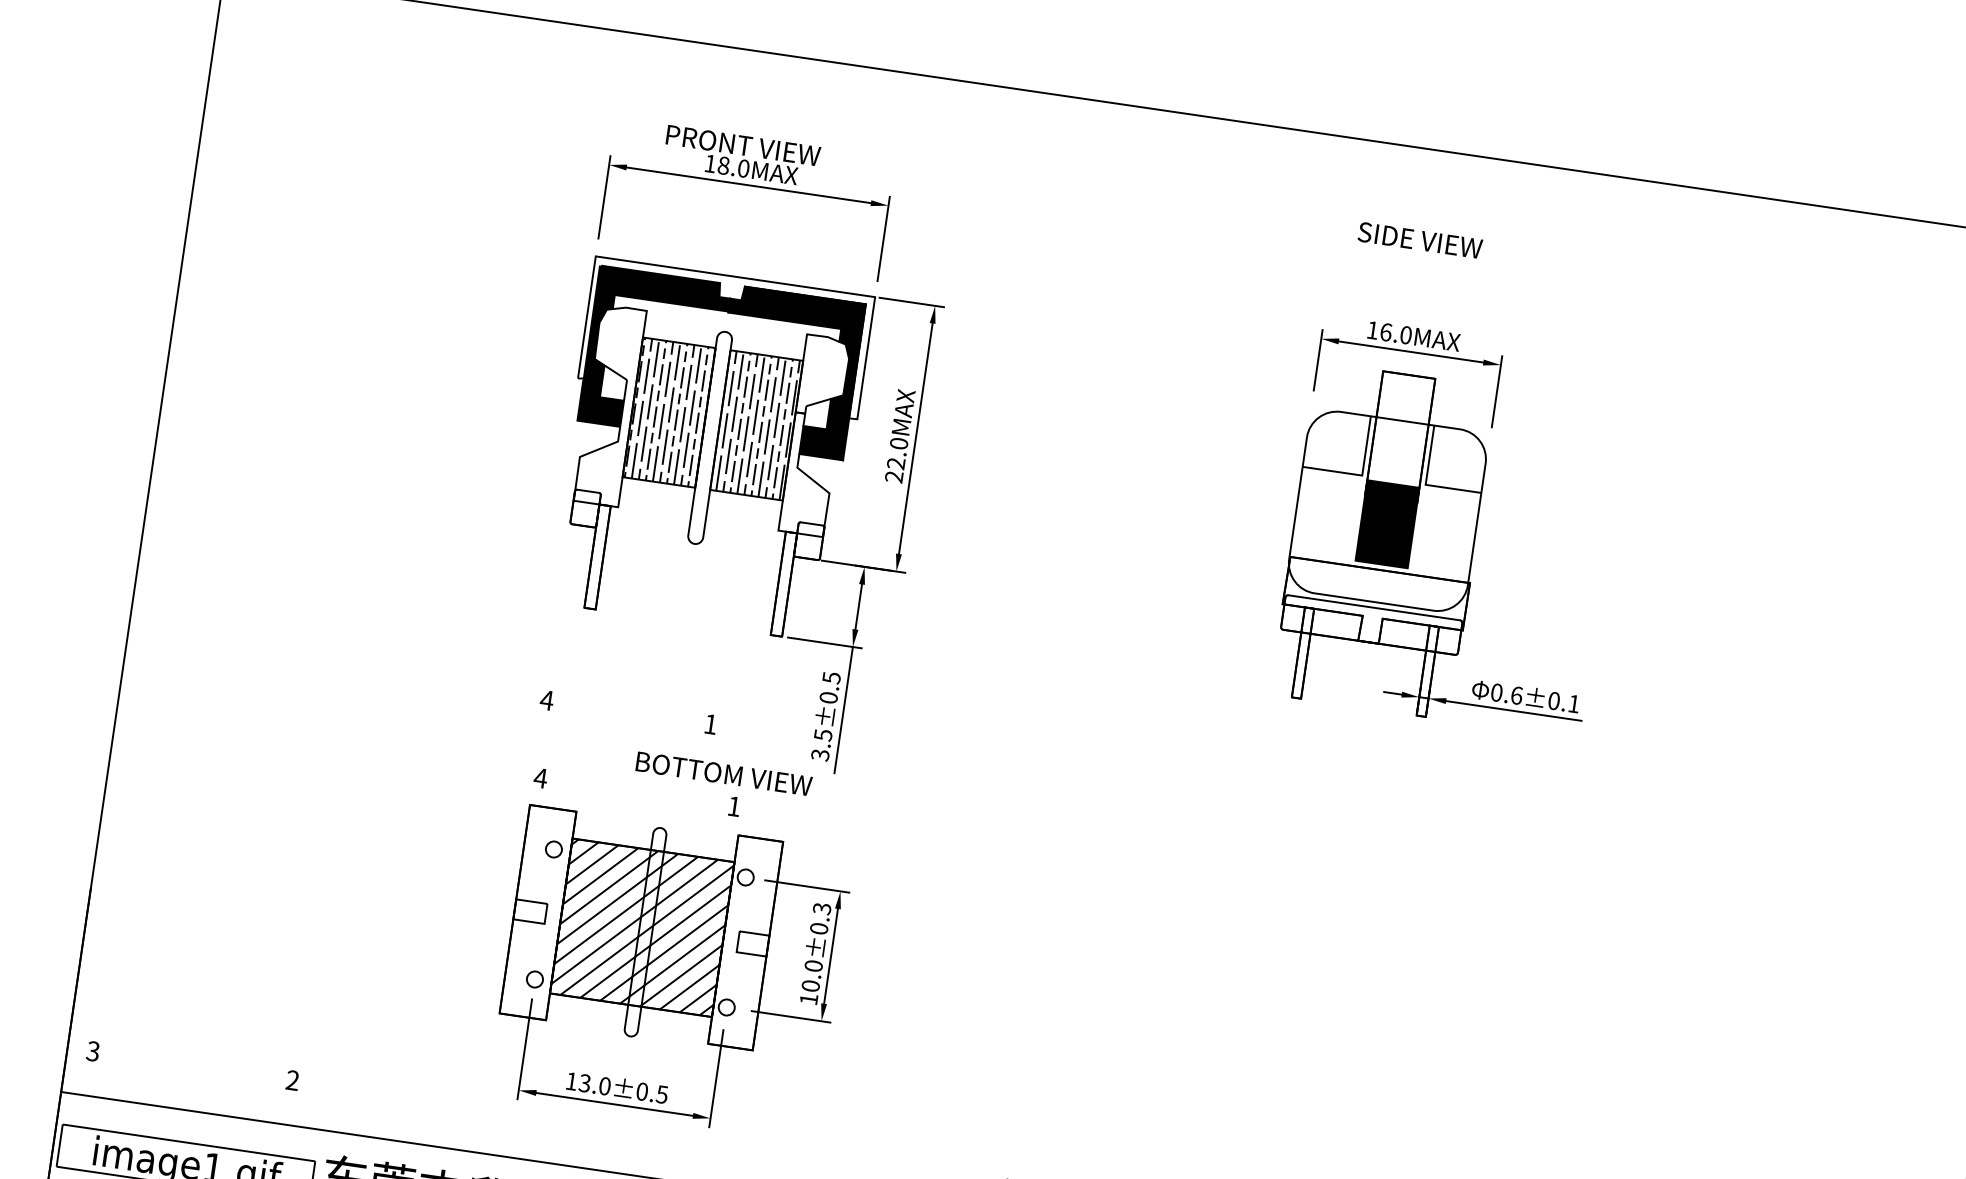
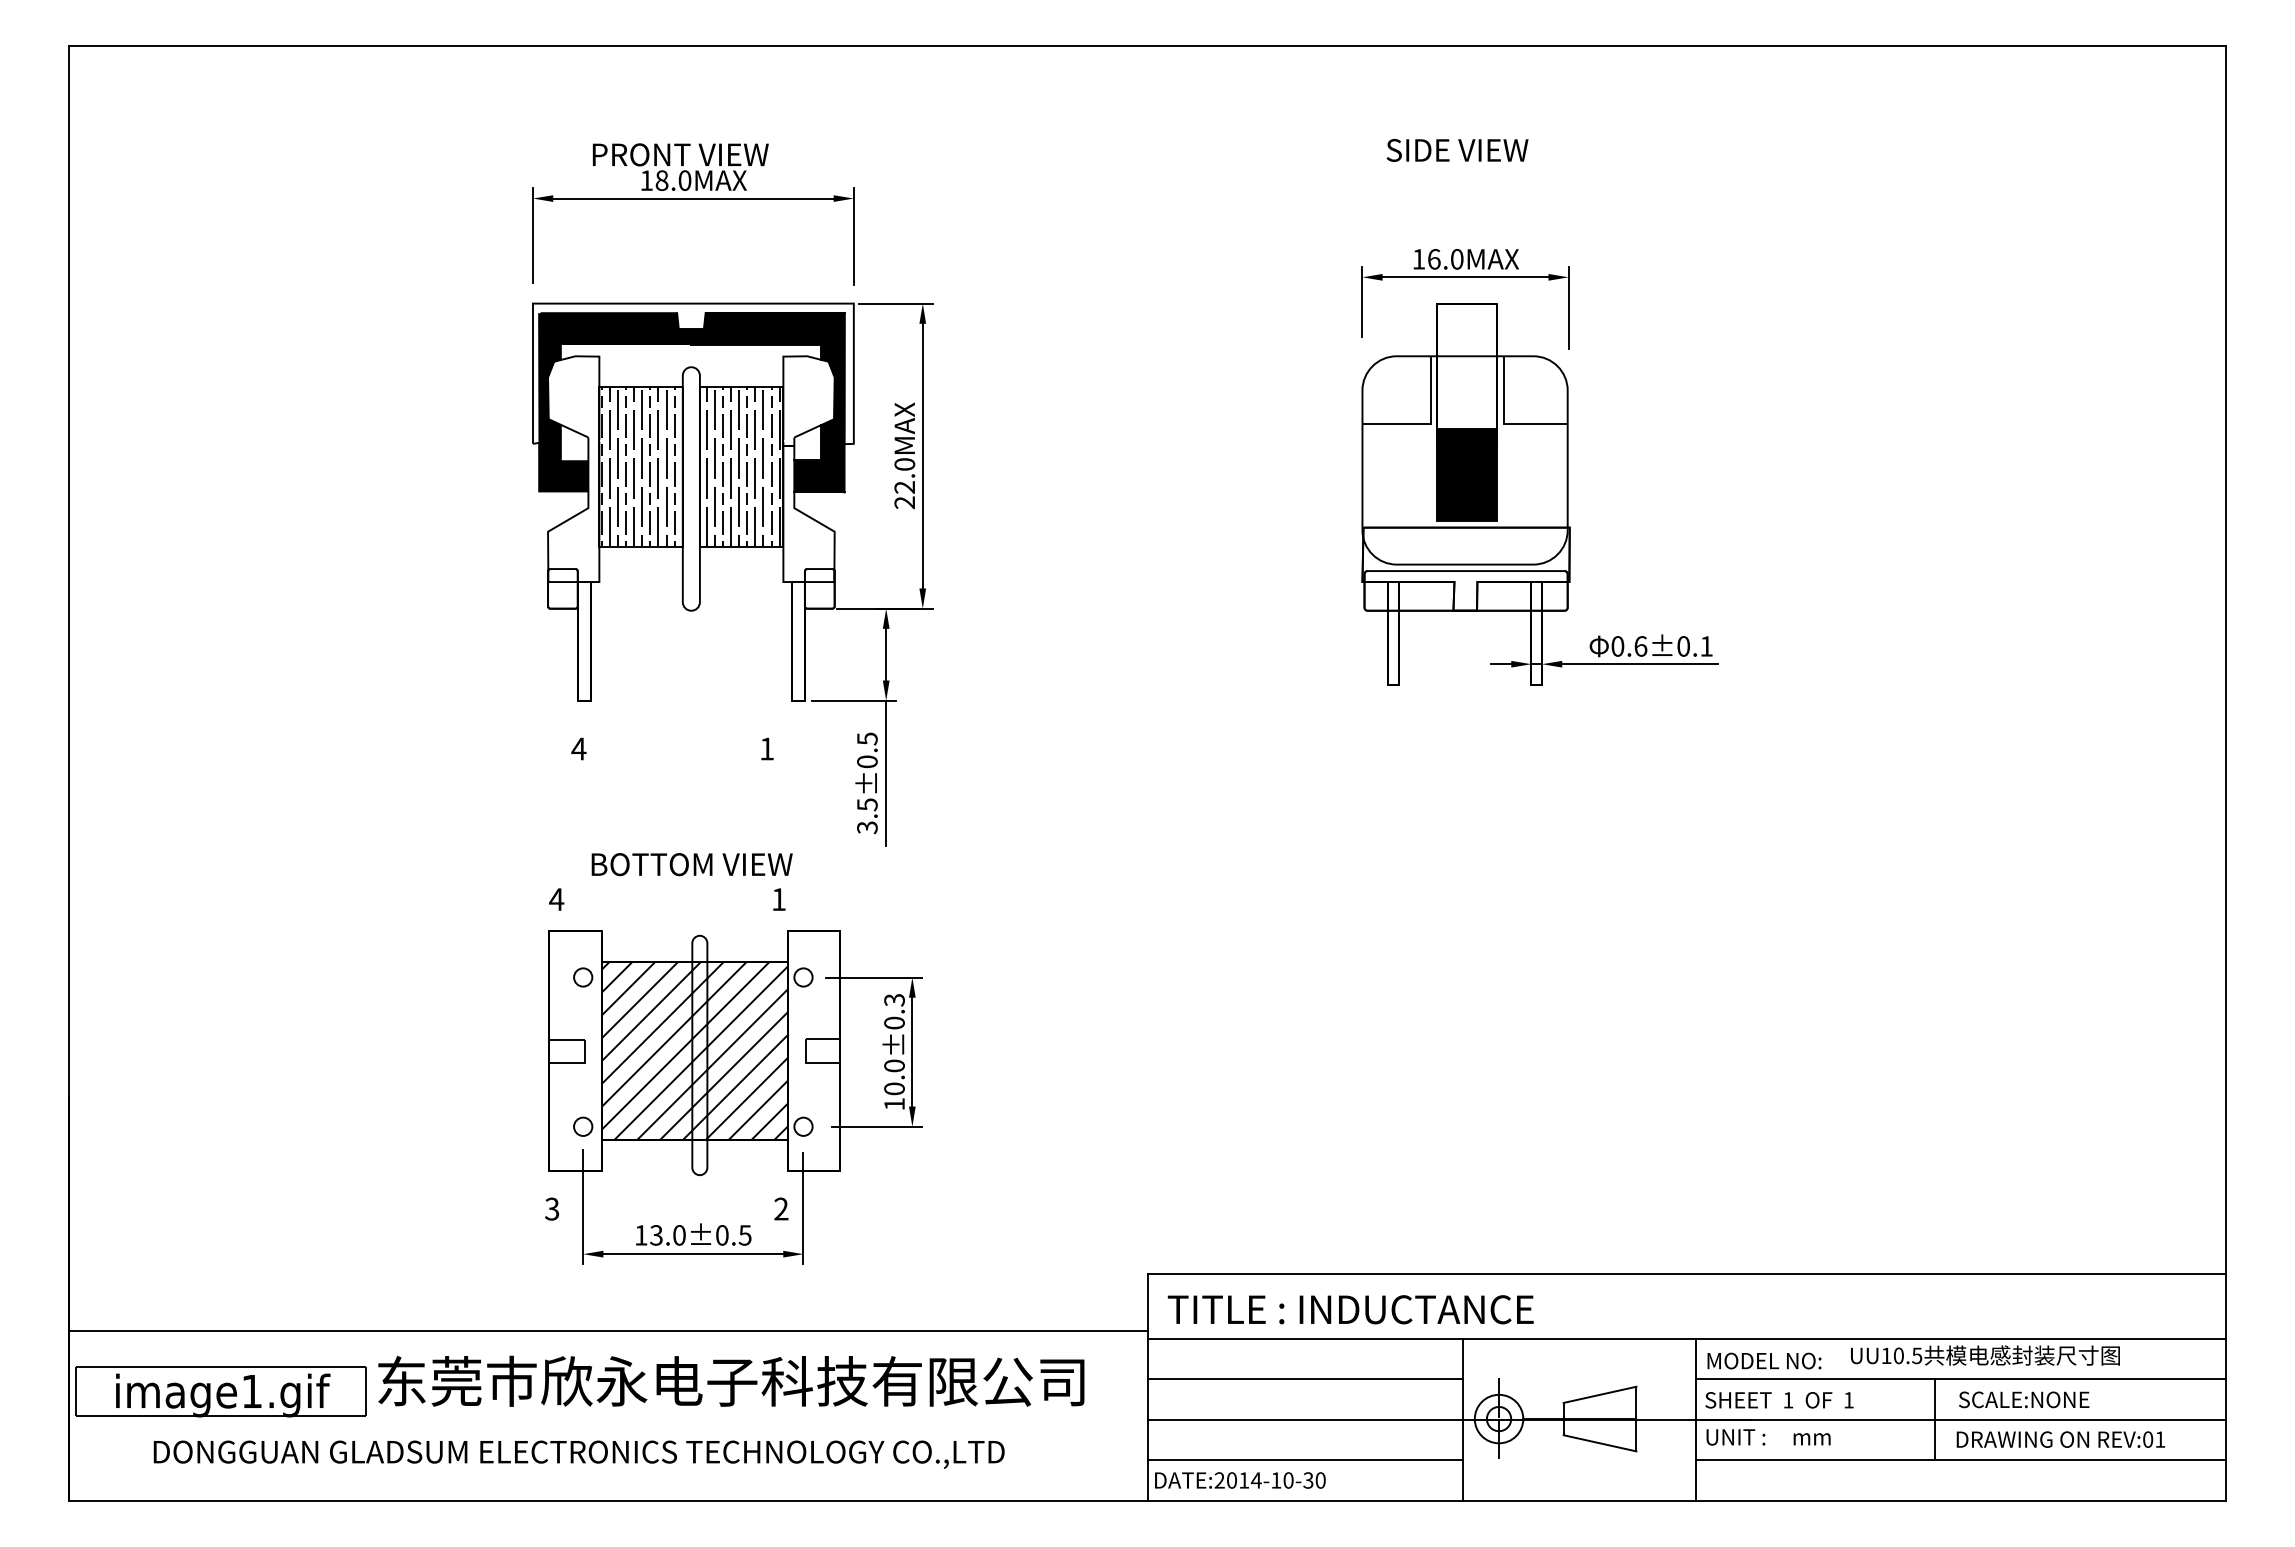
text: (628, 711) -> (672, 748), moved
text: (723, 773) -> (691, 864), moved
text: (192, 1065) -> (666, 1208), moved

